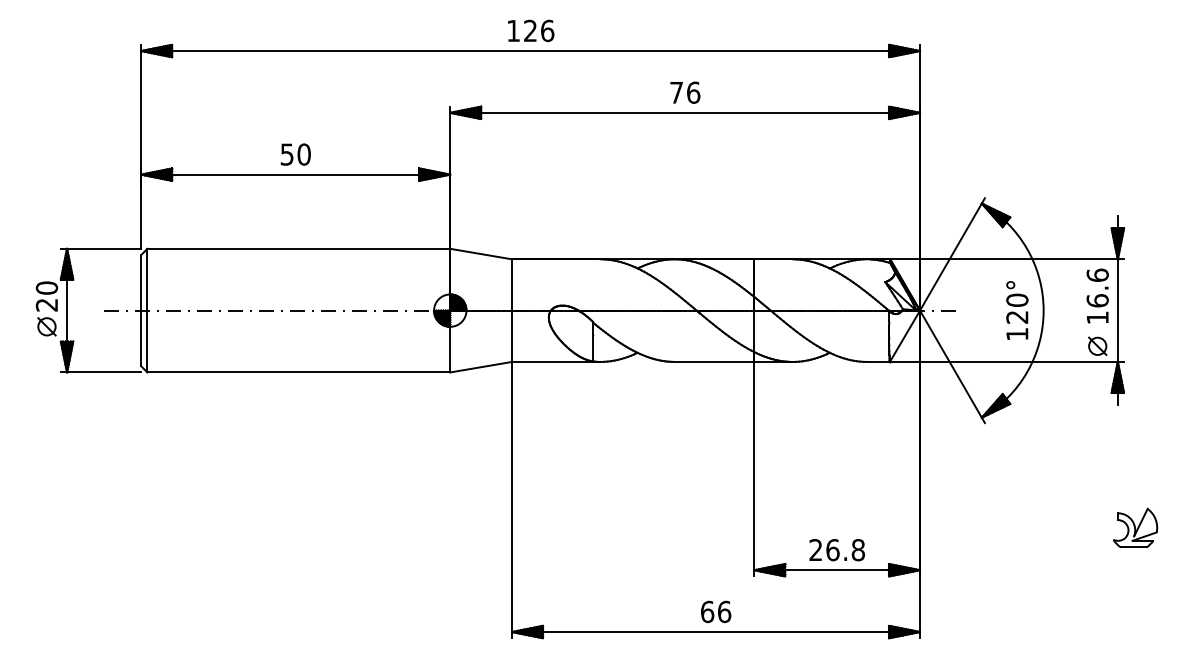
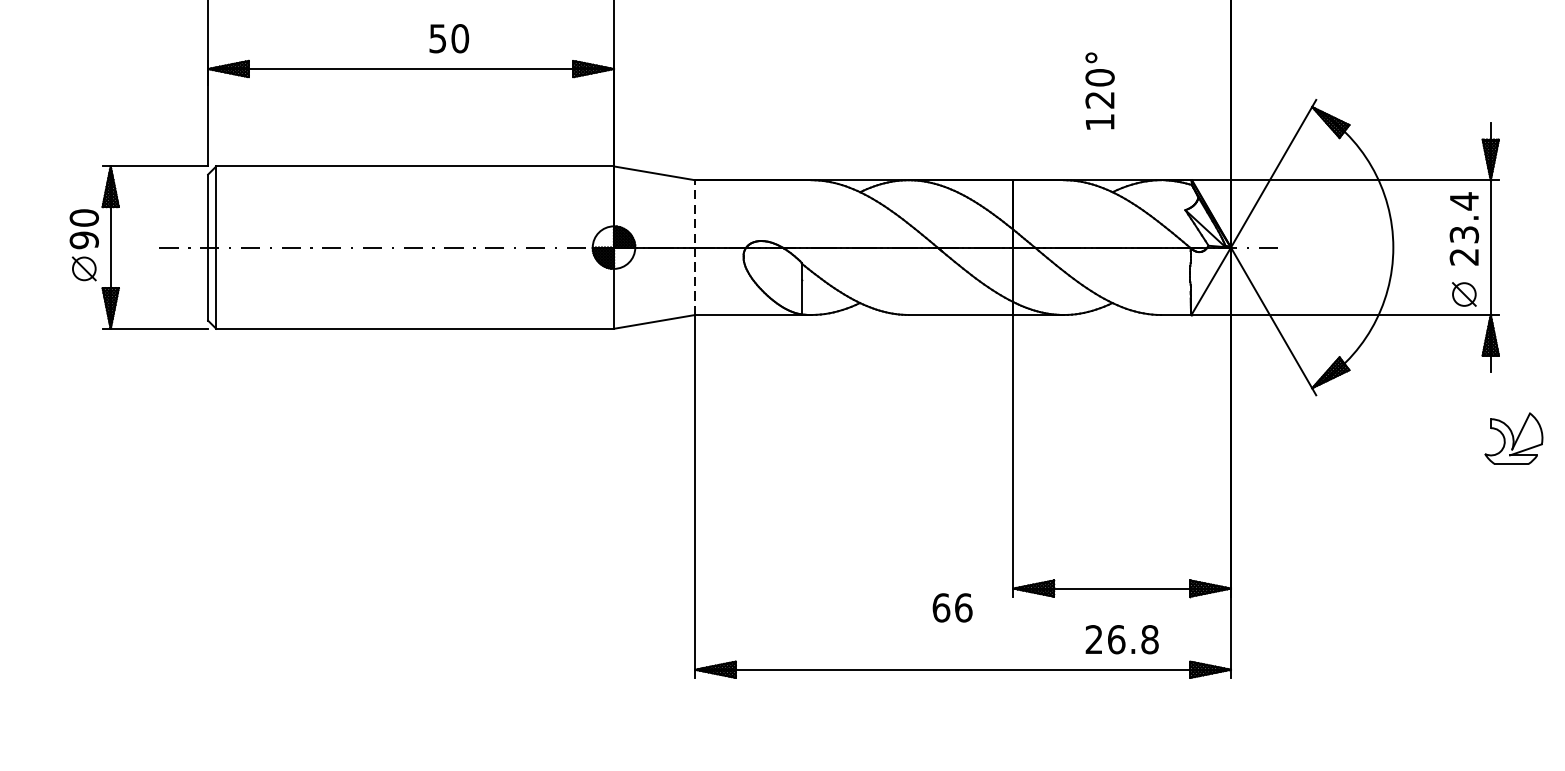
text: (295, 154) -> (448, 38), moved
text: (1097, 296) -> (1464, 229), 16.6 -> 23.4
text: (47, 304) -> (85, 239), 20 -> 90
line: (512, 310) -> (695, 247), solid -> dashed
text: (1017, 310) -> (1100, 91), moved
part: (1135, 527) -> (1513, 437), moved
text: (836, 550) -> (1121, 640), moved
text: (716, 611) -> (953, 607), moved

